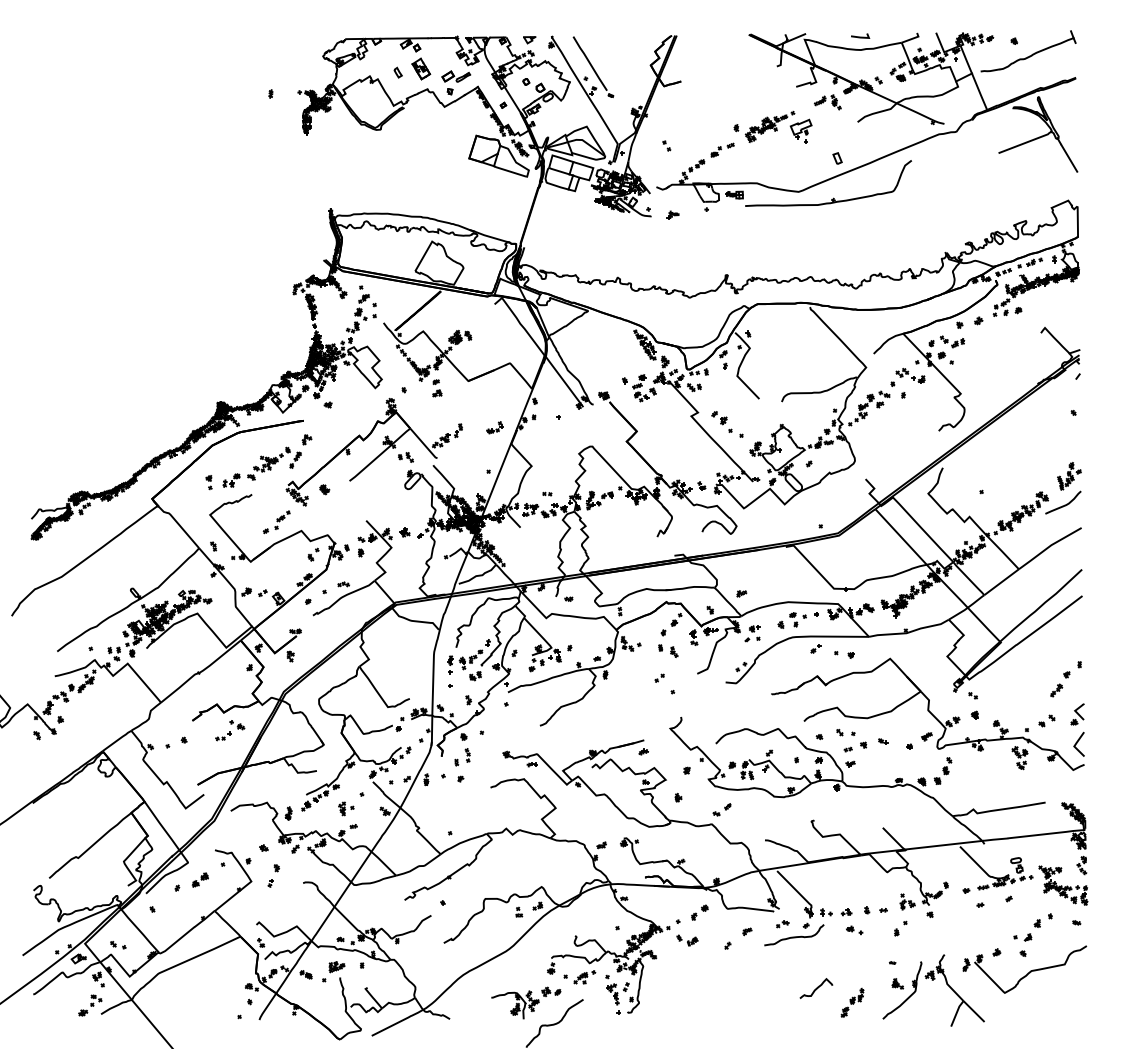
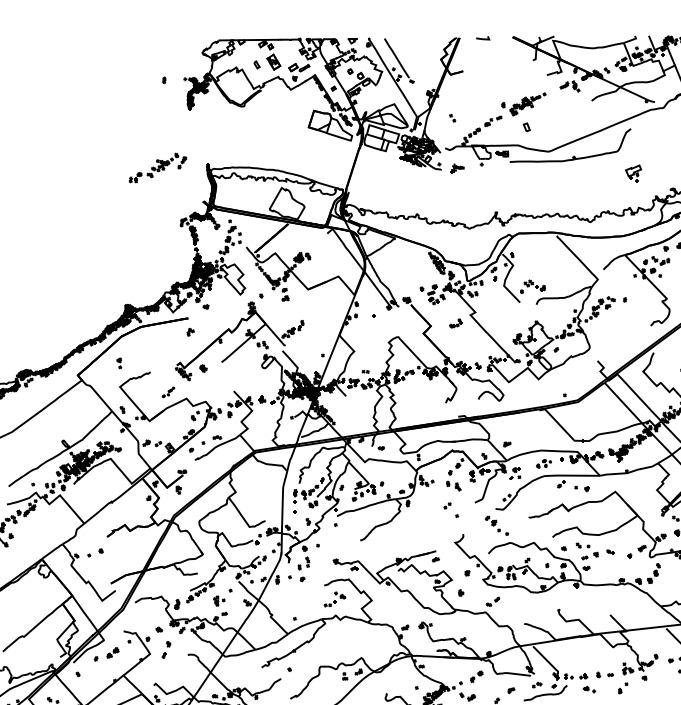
line: (860, 36) -> (483, 38), moved
part: (800, 130) -> (633, 173), moved
part: (837, 158) -> (526, 127), moved
part: (672, 214) -> (456, 168), size x1.6
part: (907, 377) -> (532, 286), moved
part: (727, 424) -> (496, 525), moved
part: (494, 427) -> (455, 323), moved
part: (261, 466) -> (157, 167), moved
part: (276, 522) -> (168, 392), size x0.6
part: (791, 620) -> (543, 463), size x0.7
part: (230, 730) -> (335, 599), moved

